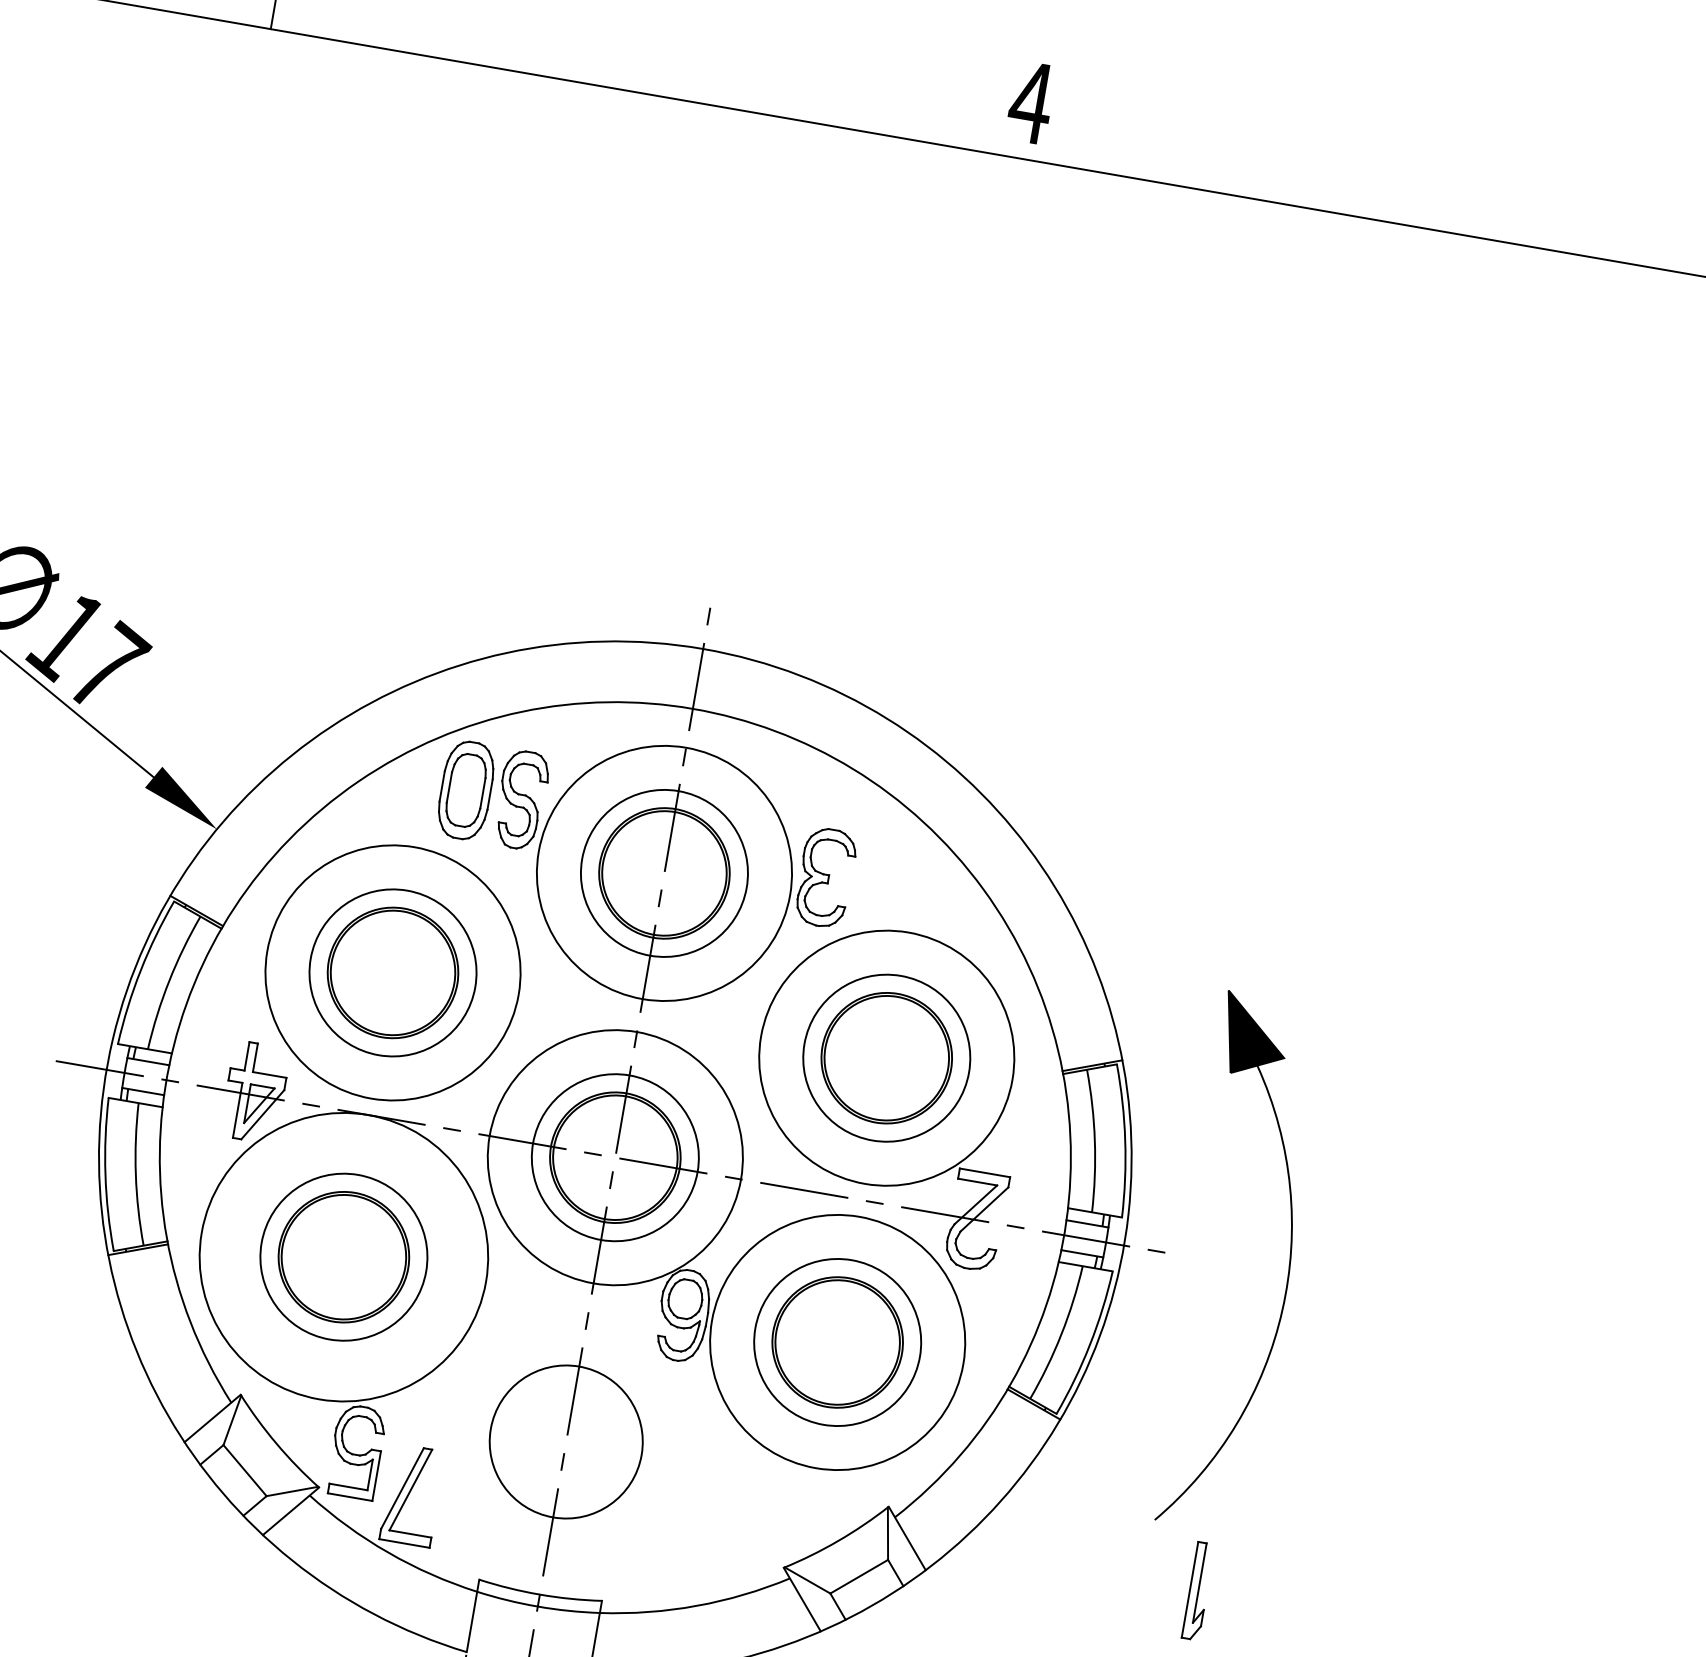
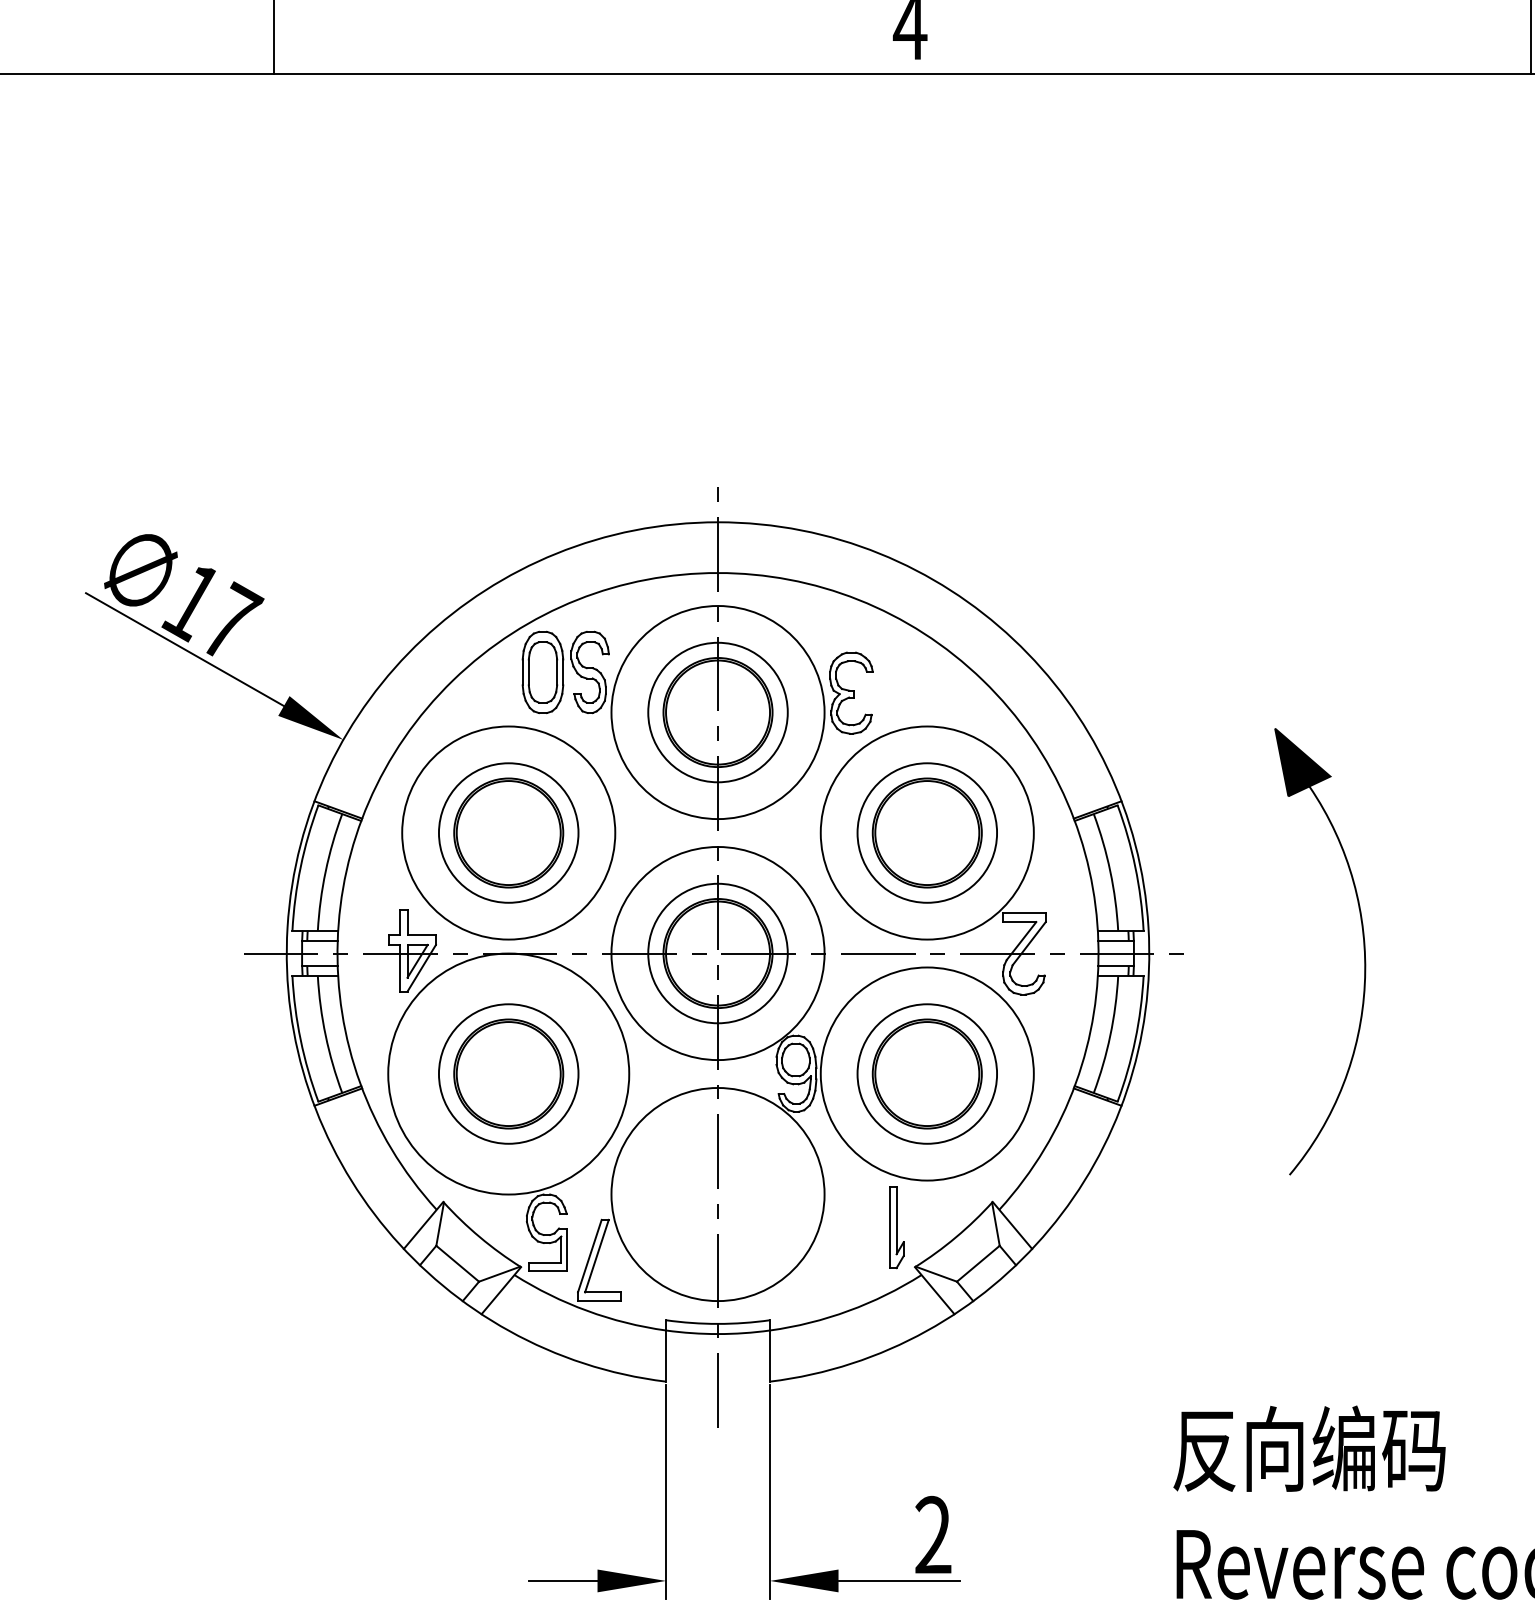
part: (1287, 1270) -> (1363, 950), moved
circle: (565, 1441) -> (717, 1194), size x1.67
part: (1198, 1591) -> (896, 1227), moved

